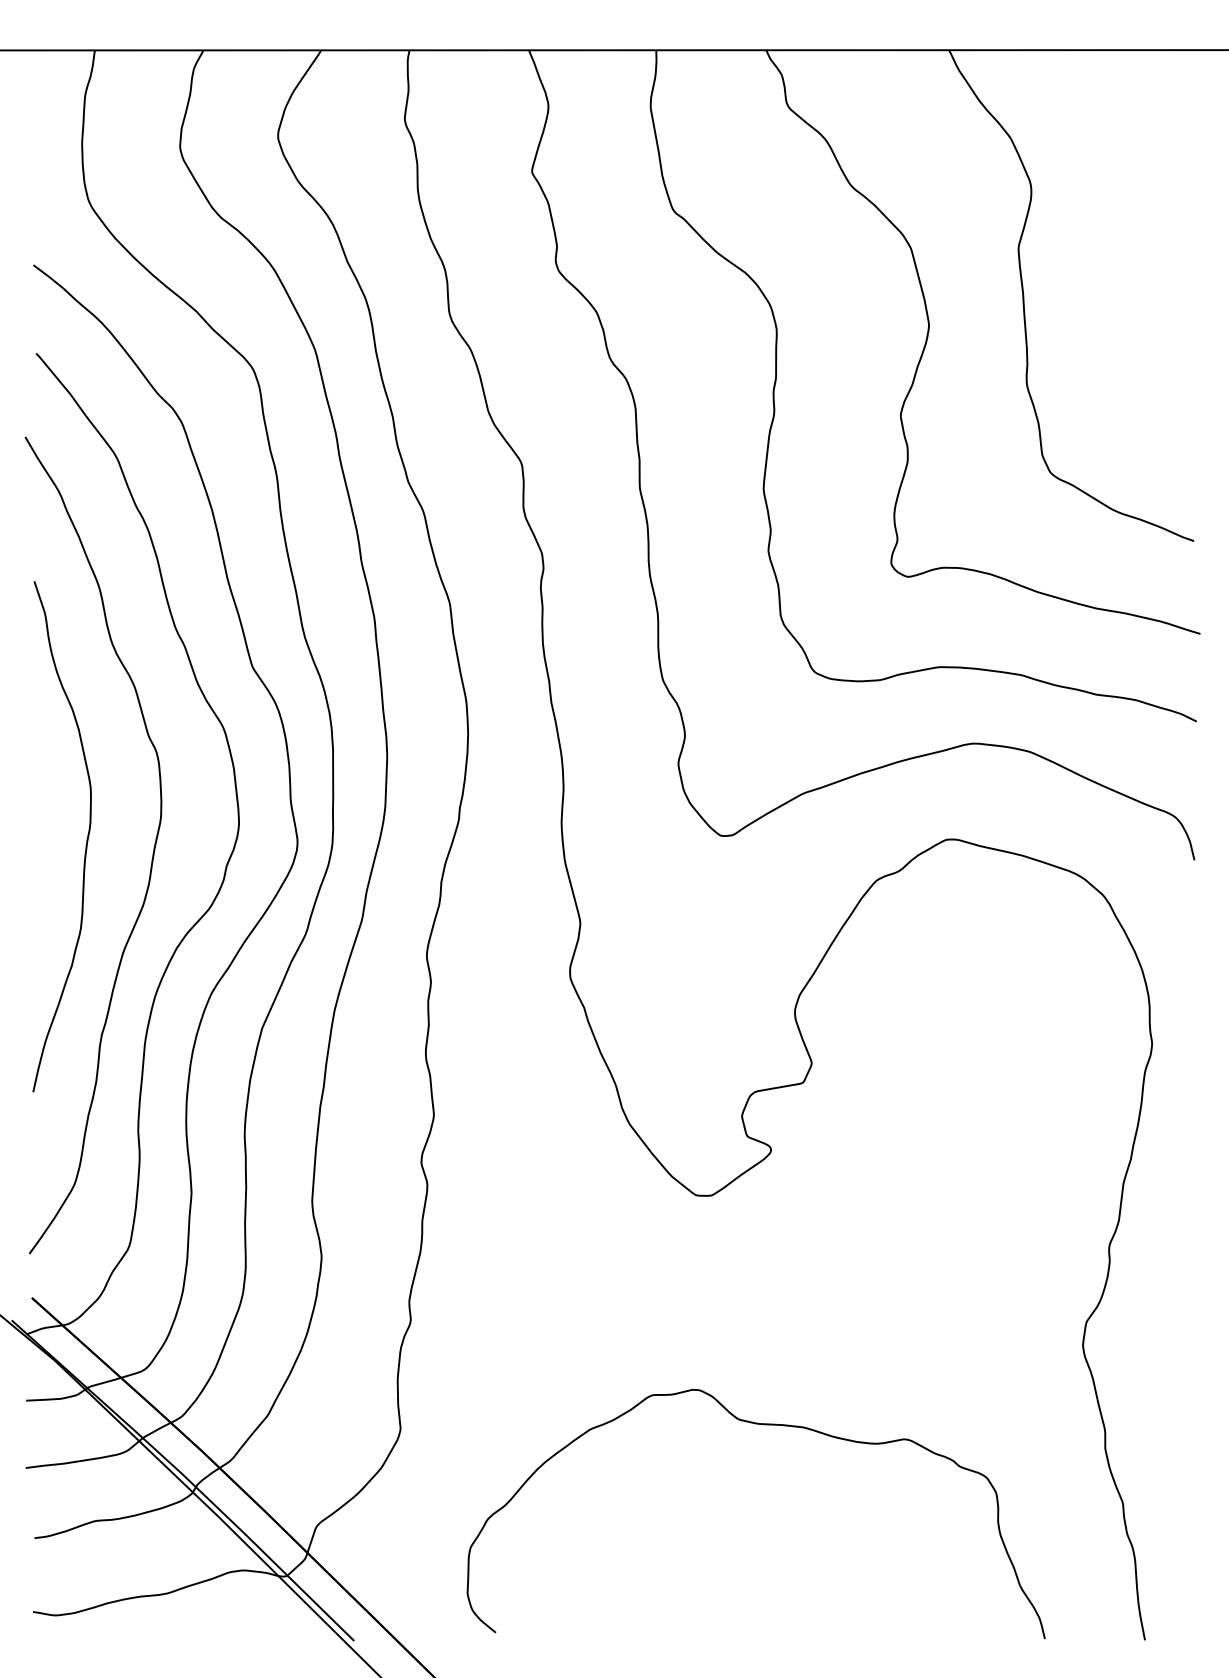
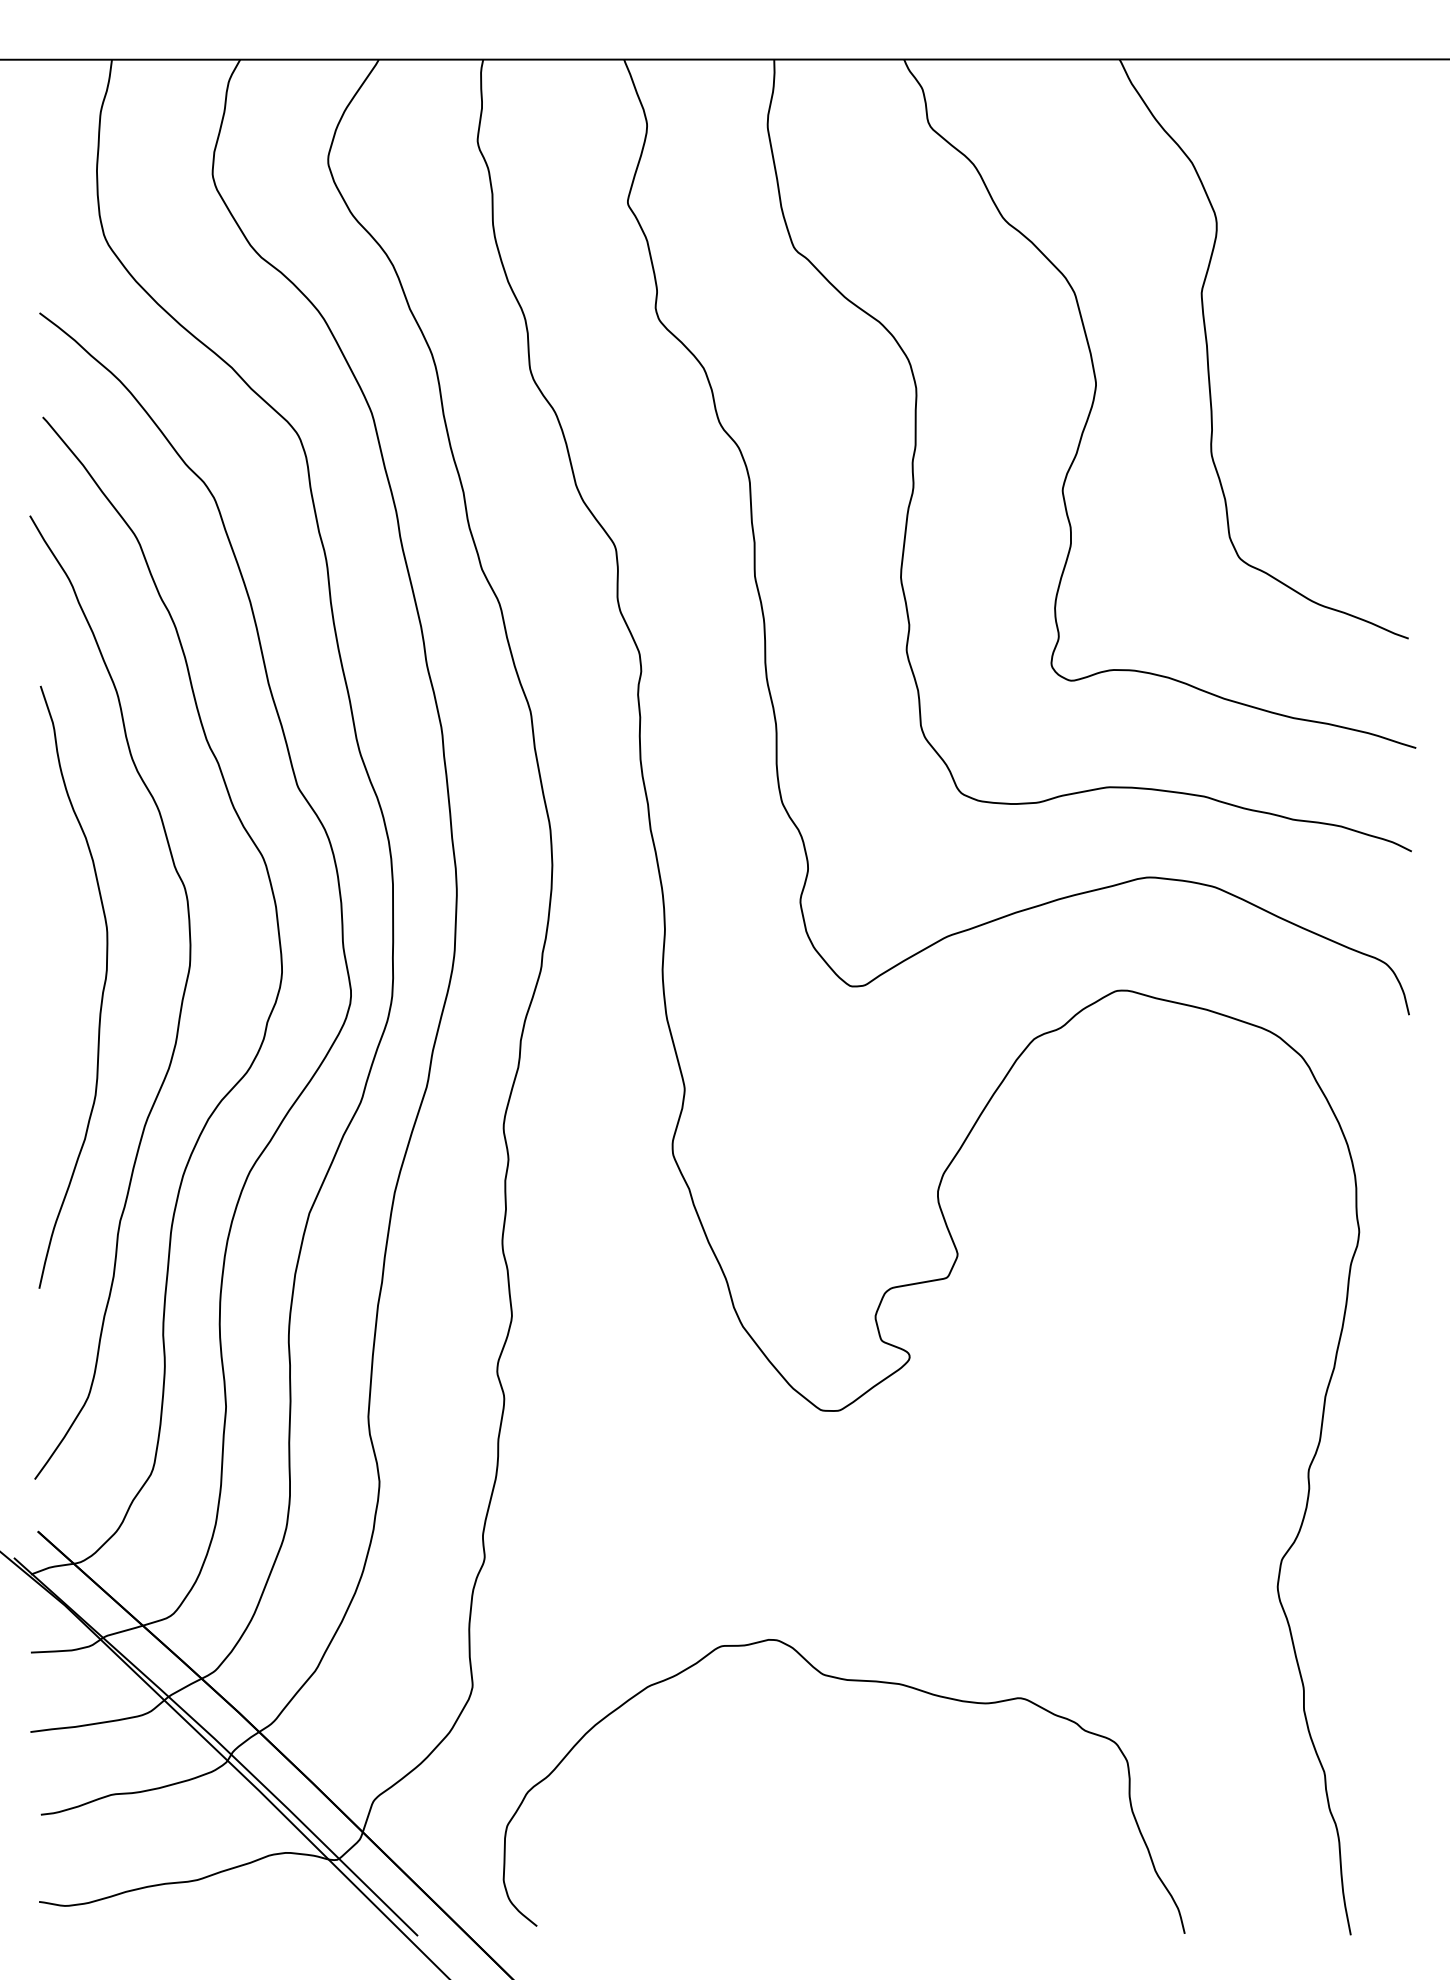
curve: (761, 1425) -> (850, 1681), moved

